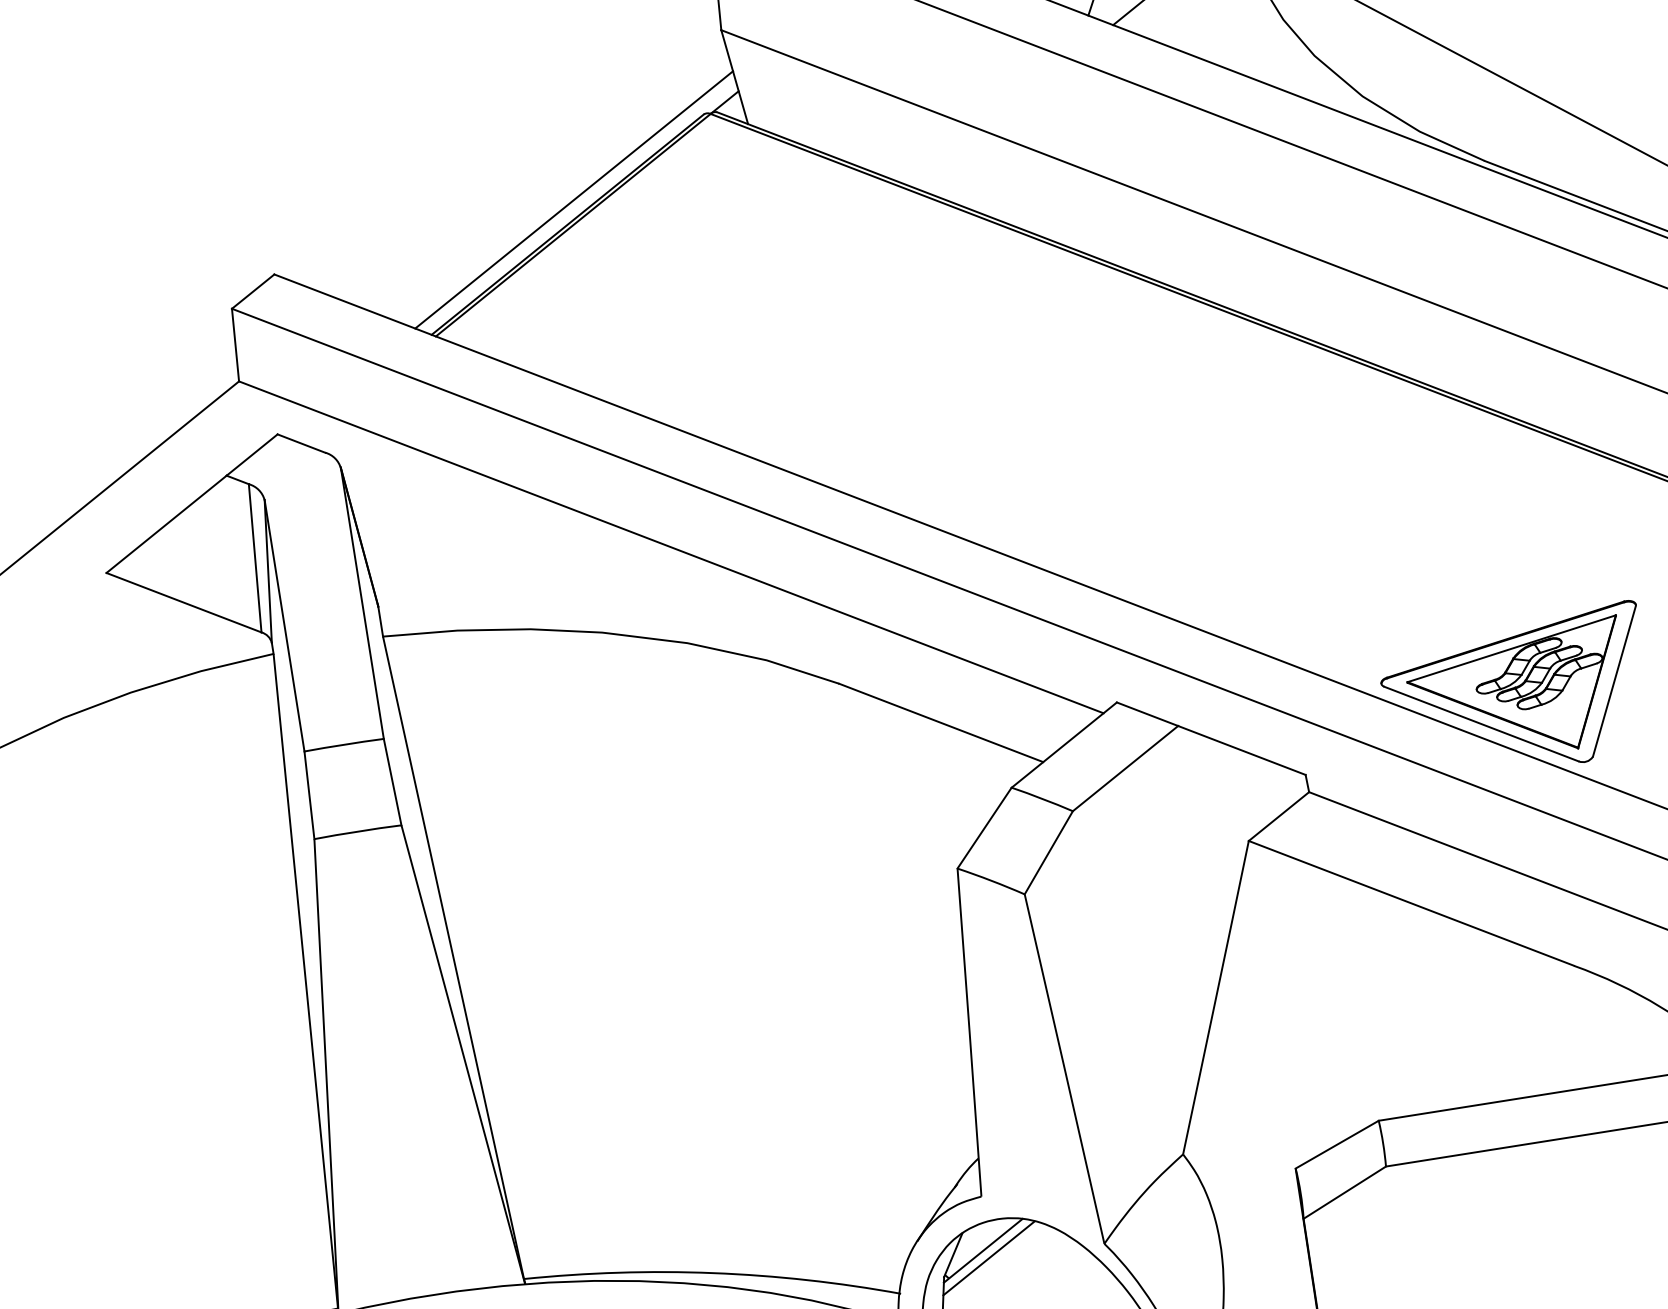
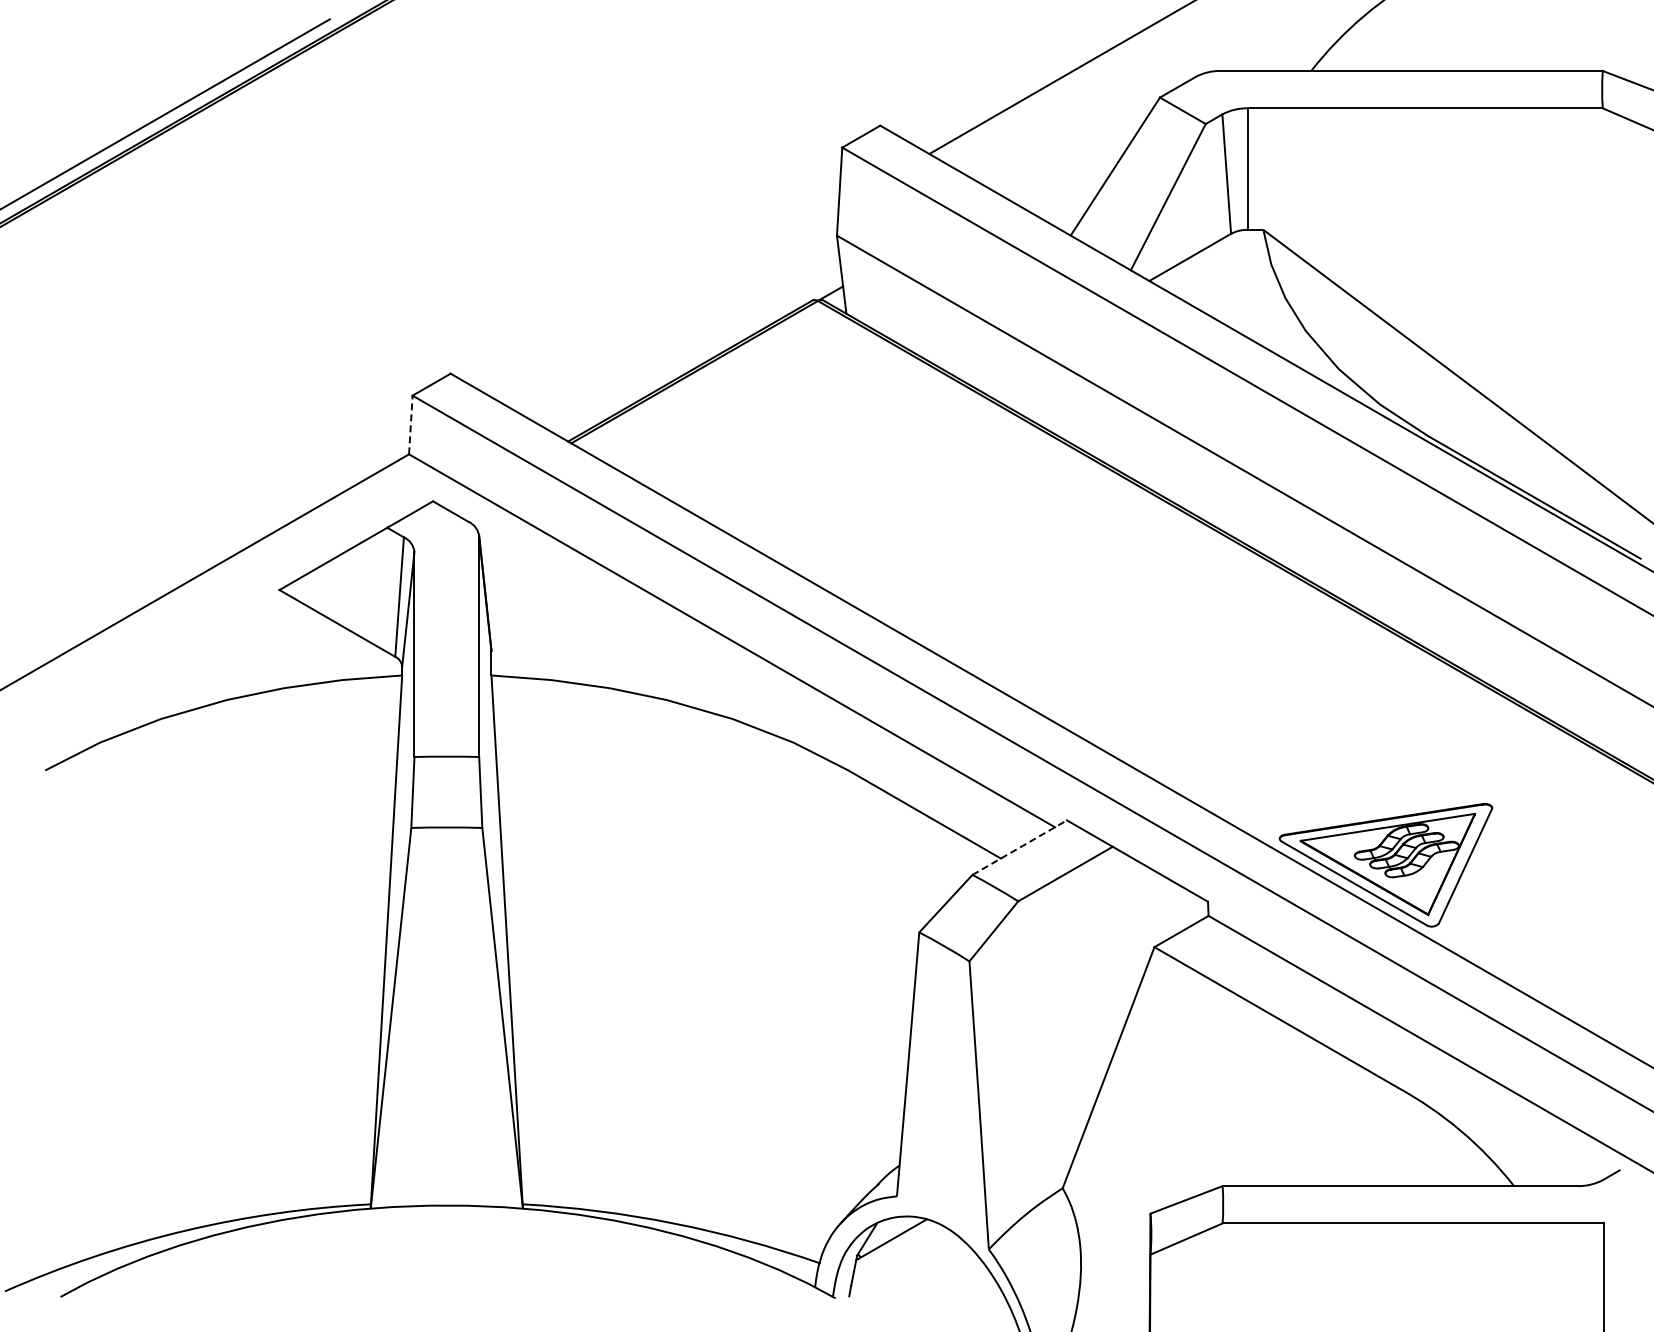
line: (573, 199) -> (698, 351), removed
line: (235, 344) -> (410, 424), solid -> dashed
line: (1063, 744) -> (1019, 847), solid -> dashed
line: (989, 1258) -> (895, 1246), removed

